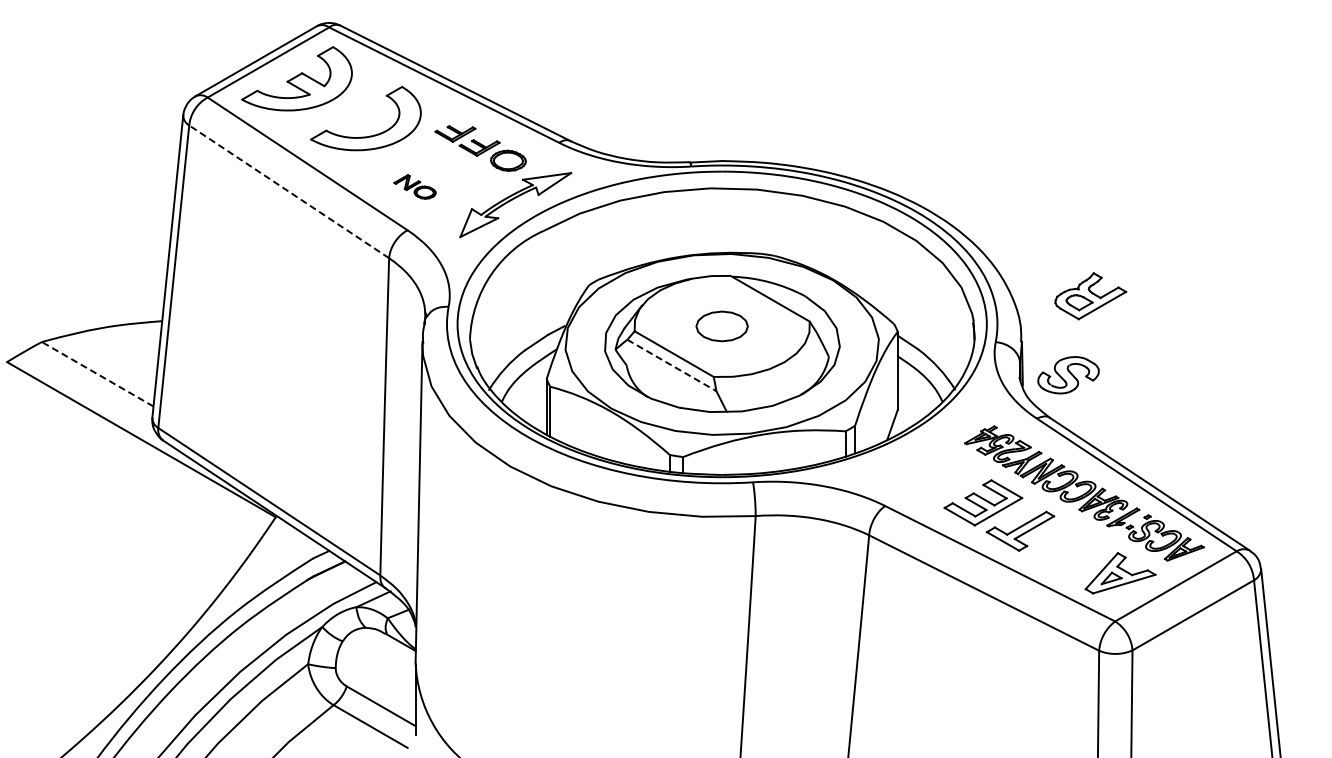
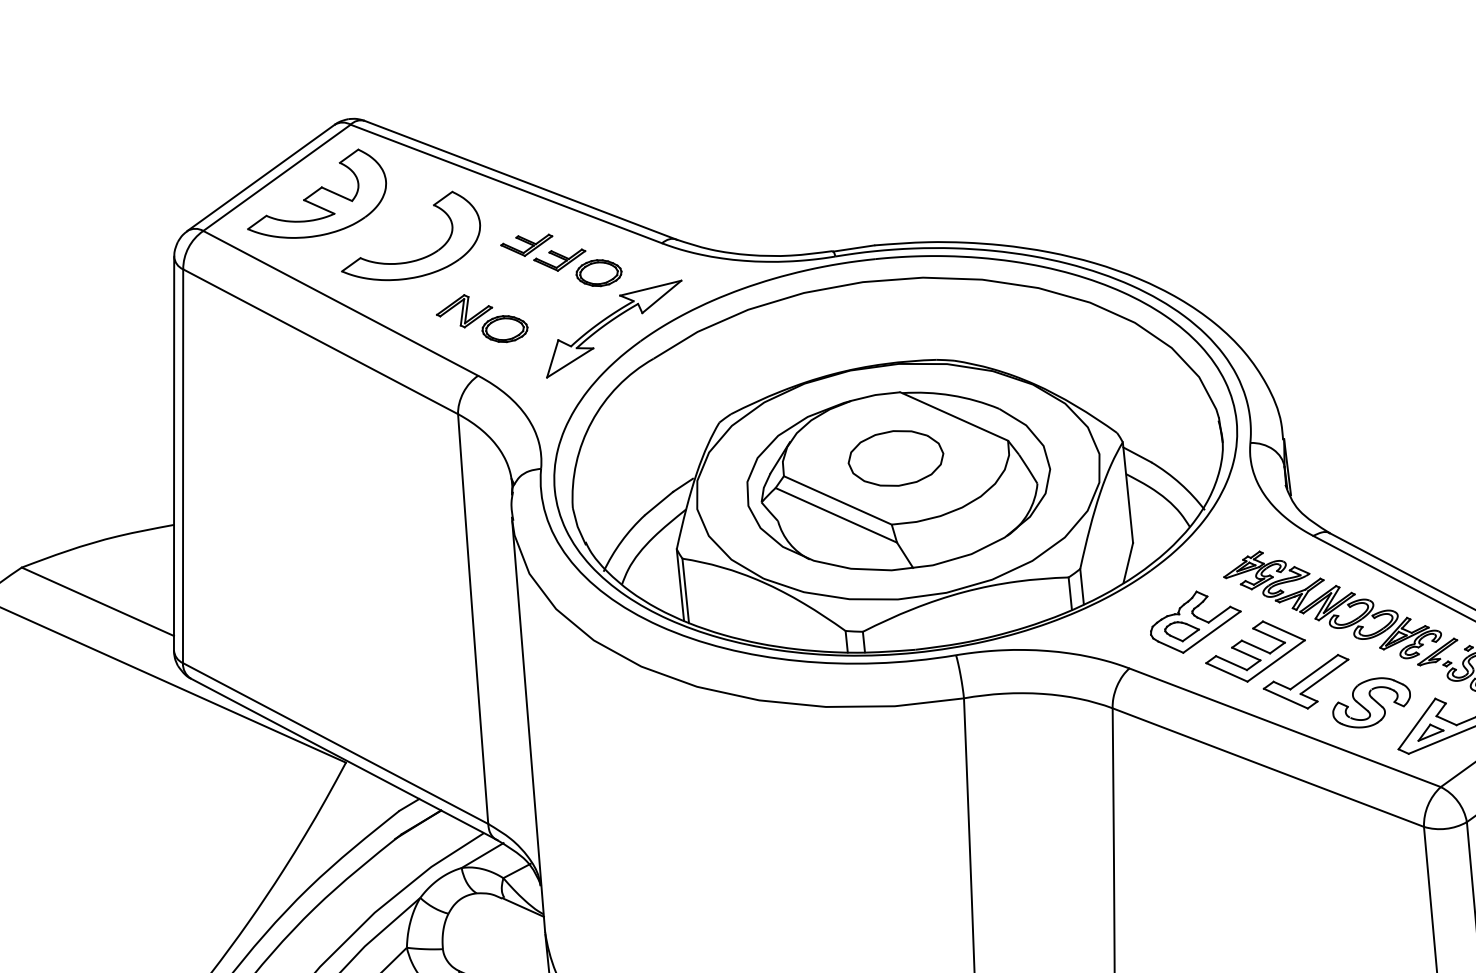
part: (414, 186) -> (481, 318), size x1.67
line: (289, 191) -> (320, 341), dashed -> solid
part: (1090, 296) -> (1195, 622), moved
part: (721, 326) -> (895, 458), size x1.43
line: (672, 365) -> (837, 515), dashed -> solid
line: (97, 374) -> (97, 602), dashed -> solid
part: (1068, 375) -> (1371, 703), moved

